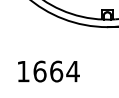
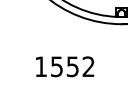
text: (56, 71) -> (72, 66), 1664 -> 1552

